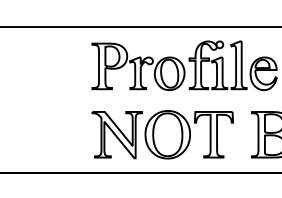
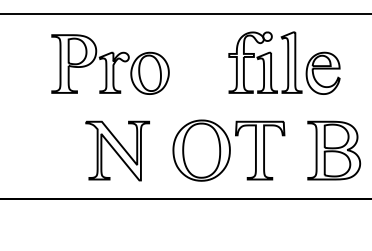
part: (138, 66) -> (110, 64), moved
part: (117, 134) -> (117, 150), moved

